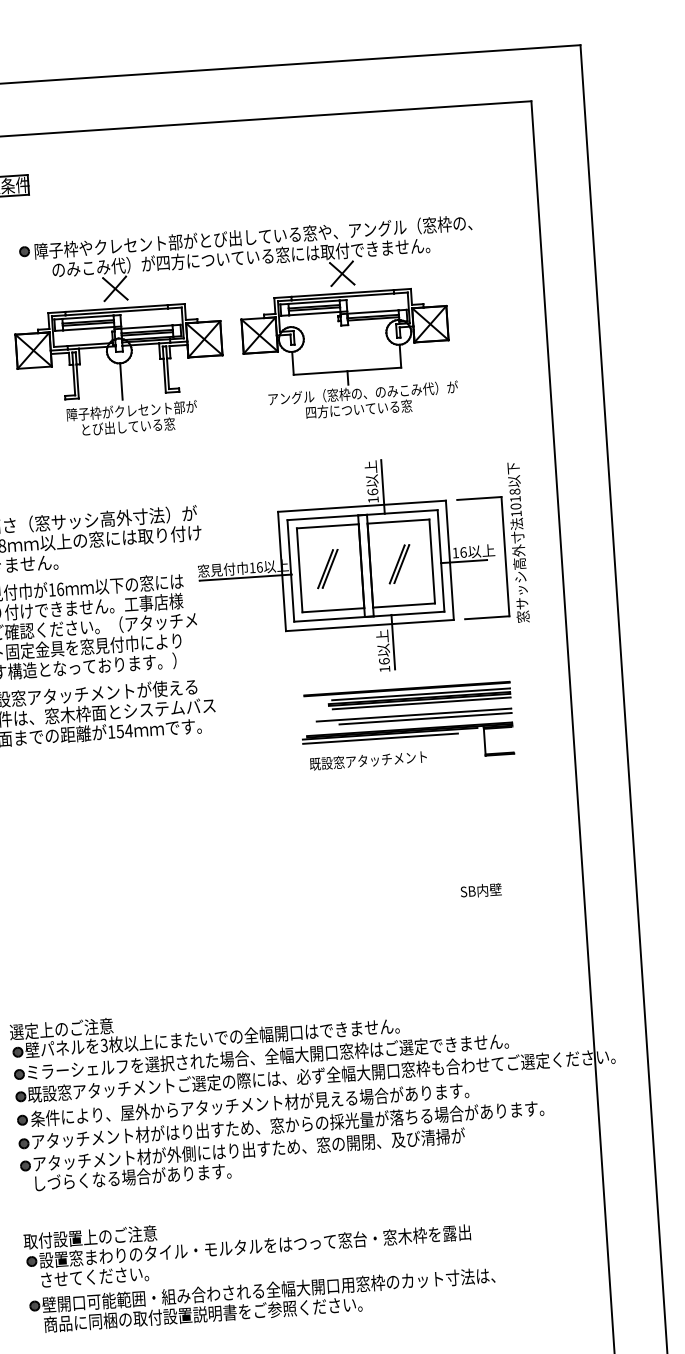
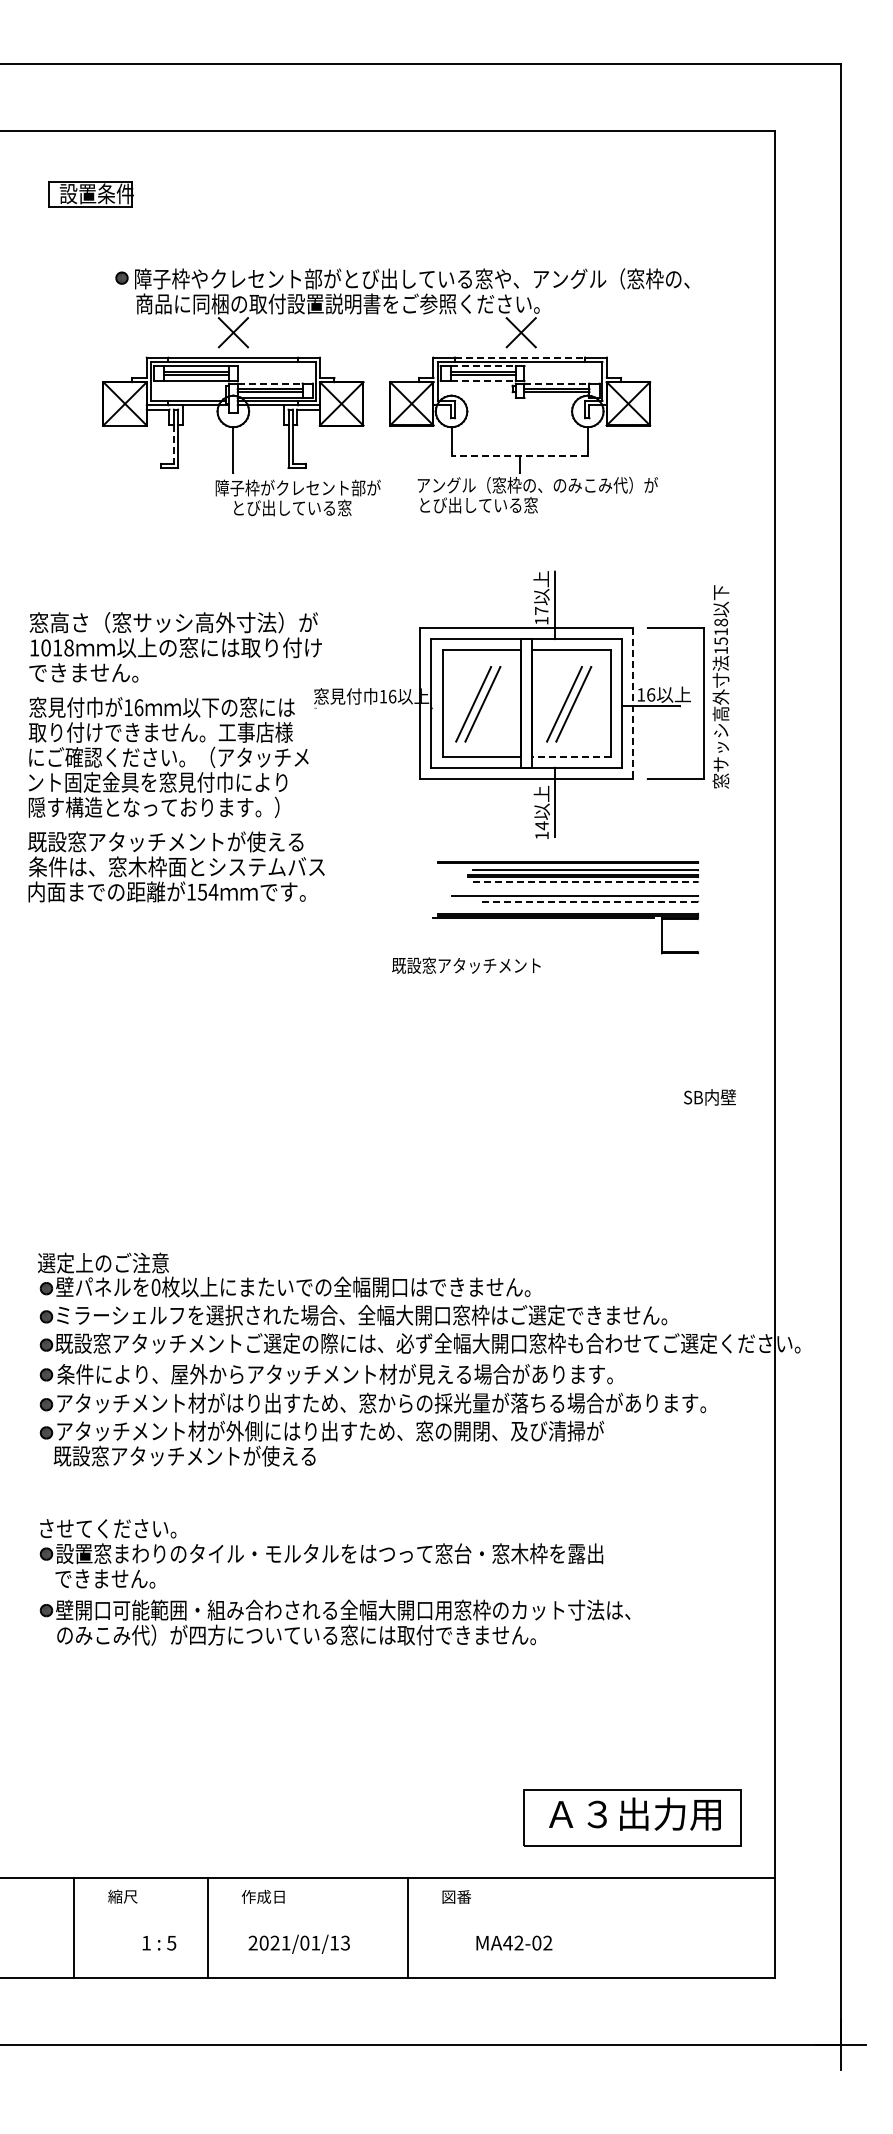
text: (233, 257) -> (385, 303), のみこみ代）が四方についている窓には取付できません。 -> 商品に同梱の取付設置説明書をご参照ください。
line: (342, 293) -> (520, 357), solid -> dashed
line: (314, 302) -> (483, 366), solid -> dashed
line: (373, 311) -> (557, 383), solid -> dashed
line: (314, 313) -> (483, 380), solid -> dashed
line: (147, 326) -> (270, 383), solid -> dashed
line: (347, 371) -> (519, 456), solid -> dashed
line: (73, 380) -> (173, 444), solid -> dashed
text: (341, 409) -> (509, 504), 四方についている窓 -> とび出している窓
text: (131, 418) -> (297, 497), moved
text: (372, 491) -> (541, 610), 16 -> 17
text: (515, 506) -> (720, 641), 1018 -> 1518
line: (450, 560) -> (633, 703), solid -> dashed
part: (399, 564) -> (569, 704), size x1.6
part: (327, 569) -> (478, 704), size x1.6
line: (245, 577) -> (373, 708), removed
line: (404, 605) -> (571, 756), solid -> dashed
text: (383, 661) -> (541, 825), 16 -> 14
line: (421, 703) -> (585, 881), solid -> dashed
line: (425, 718) -> (588, 901), solid -> dashed
line: (380, 739) -> (530, 923), removed
text: (368, 760) -> (466, 965), moved
text: (480, 890) -> (709, 1097), moved
text: (103, 1045) -> (155, 1287), 3 -> 0
text: (135, 1176) -> (184, 1455), しづらくなる場合があります。 -> 既設窓アタッチメントが使える
text: (89, 1237) -> (121, 1528), 取付設置上のご注意 -> させてください。
text: (94, 1276) -> (124, 1578), させてください。 -> できません。
text: (232, 1311) -> (295, 1634), 商品に同梱の取付設置説明書をご参照ください。 -> のみこみ代）が四方についている窓には取付できません。

